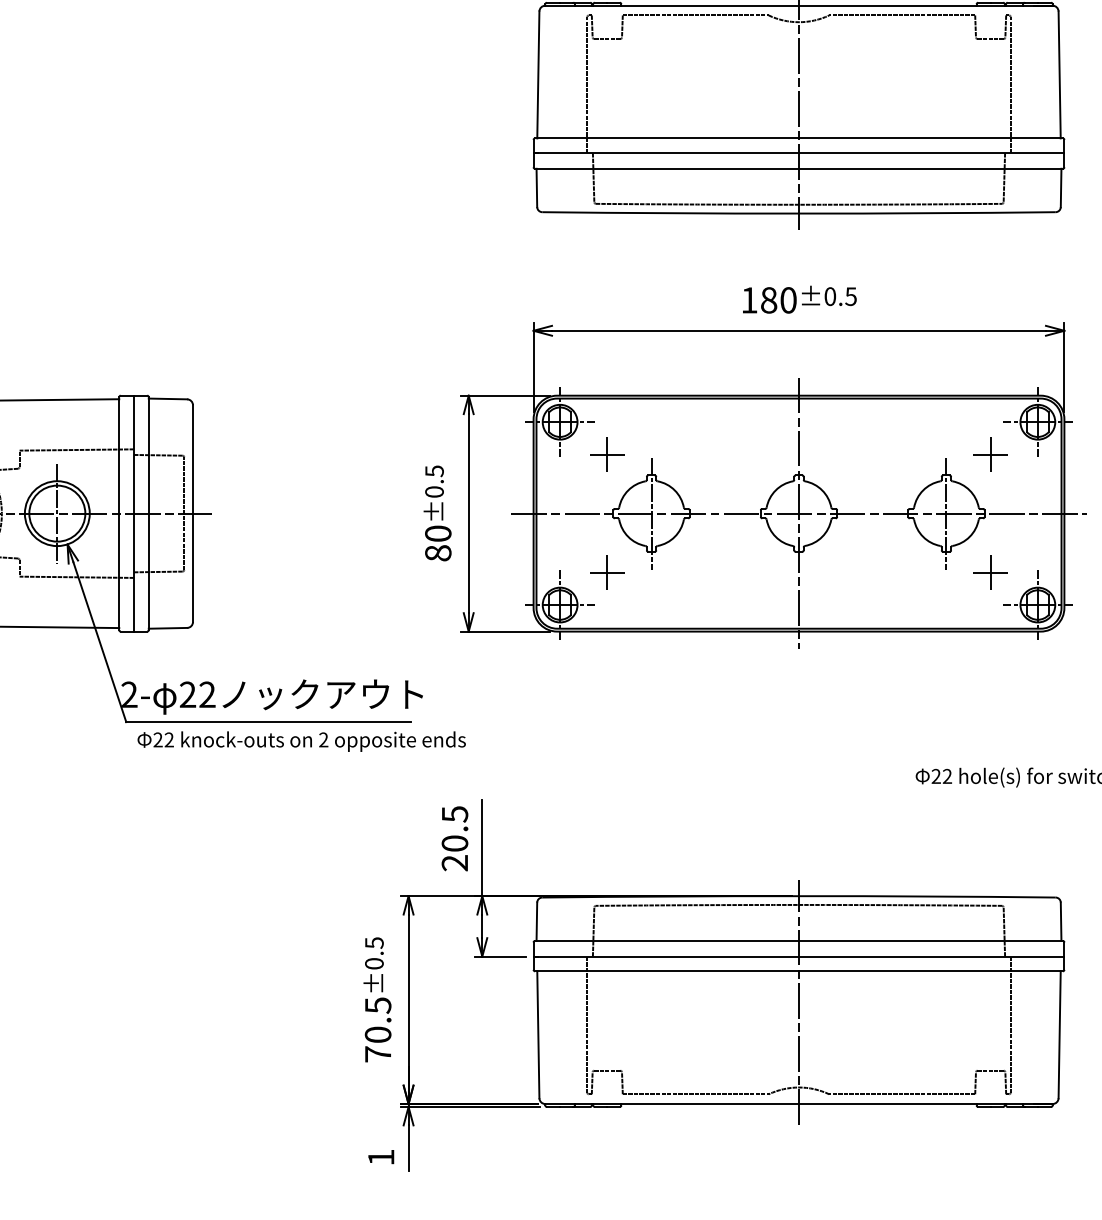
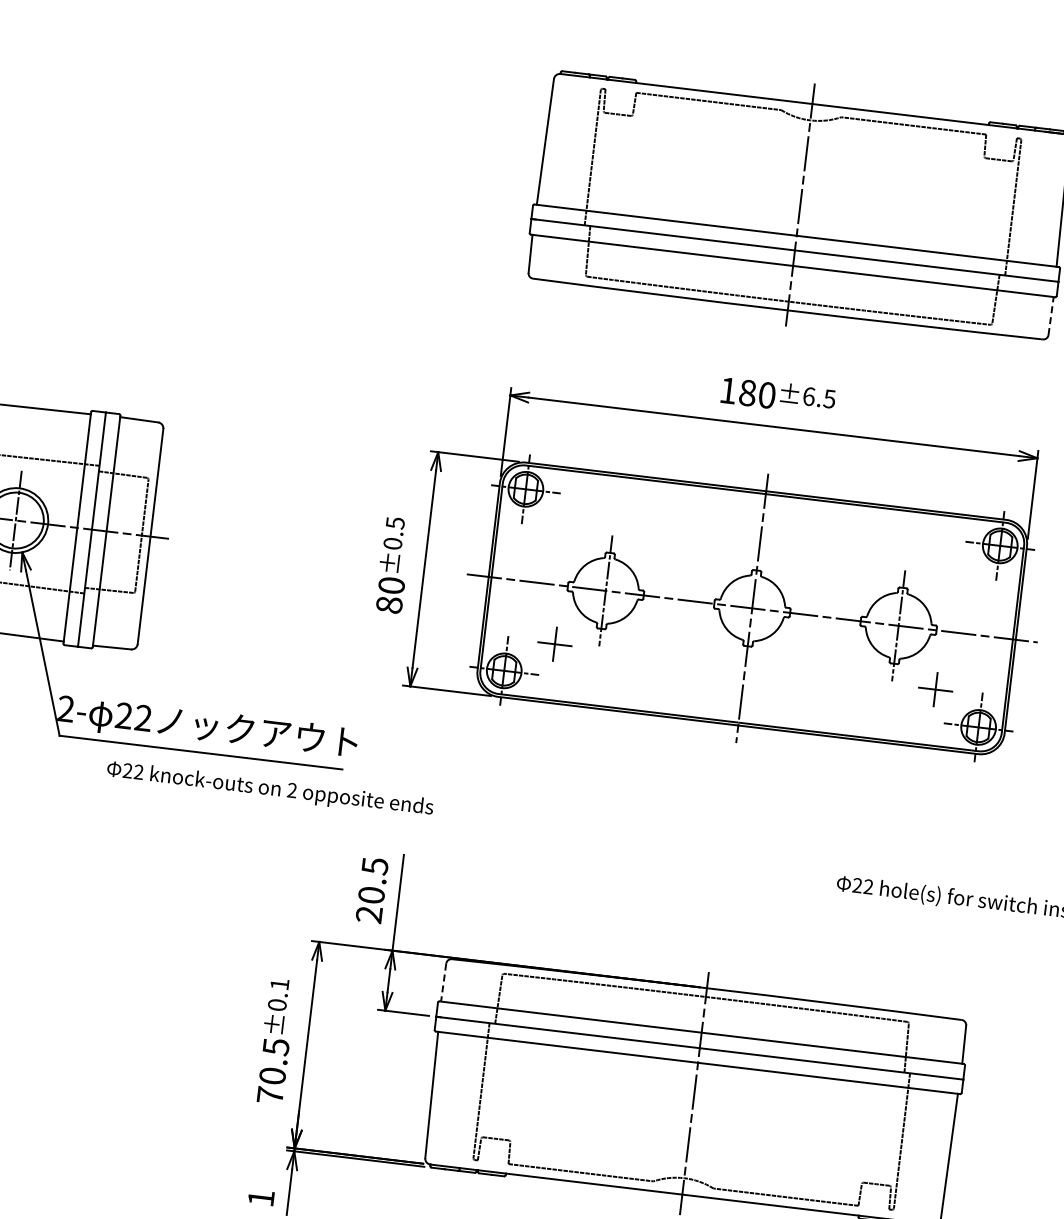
line: (1061, 187) -> (1051, 315), solid -> dashed
text: (830, 296) -> (809, 396), ±0.5 -> ±6.5
part: (607, 454) -> (569, 526), removed
part: (990, 454) -> (949, 572), removed
text: (301, 741) -> (269, 789), moved
line: (536, 922) -> (443, 983), solid -> dashed
text: (374, 942) -> (279, 983), ±0.5 -> ±0.1

